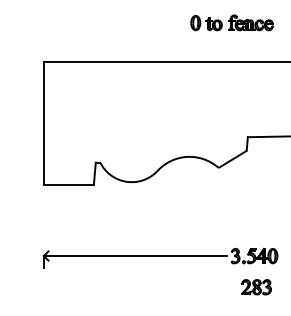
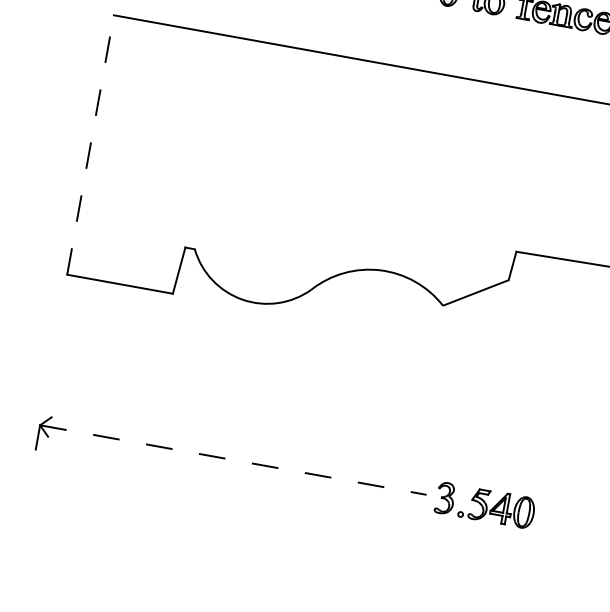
line: (43, 122) -> (90, 142), solid -> dashed
line: (135, 256) -> (233, 461), solid -> dashed
part: (256, 287) -> (477, 572), removed

